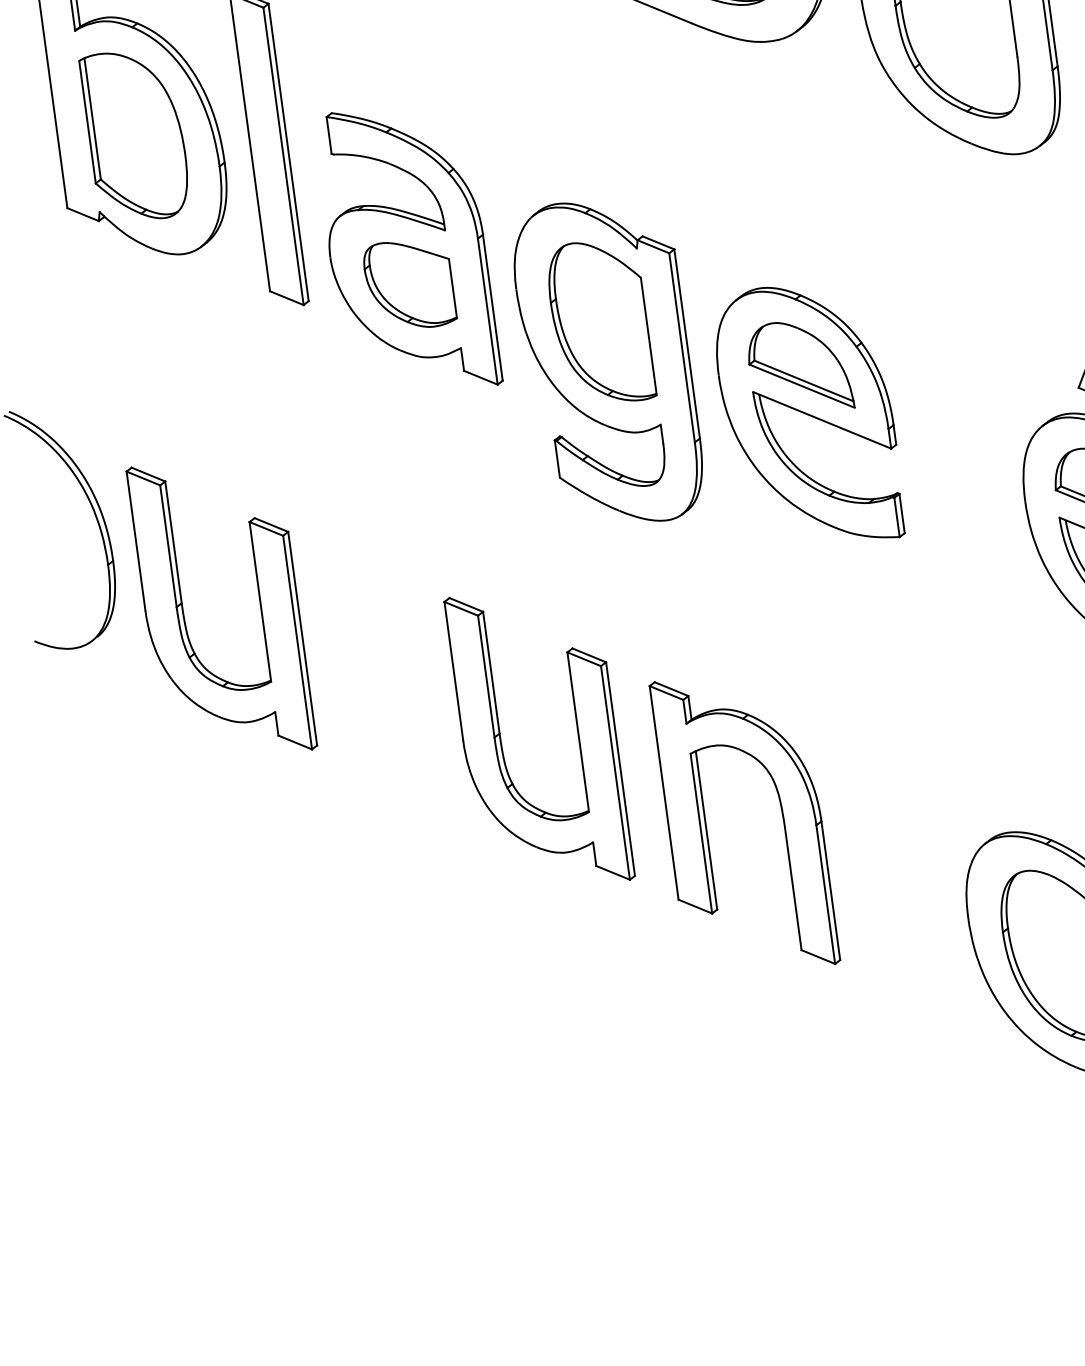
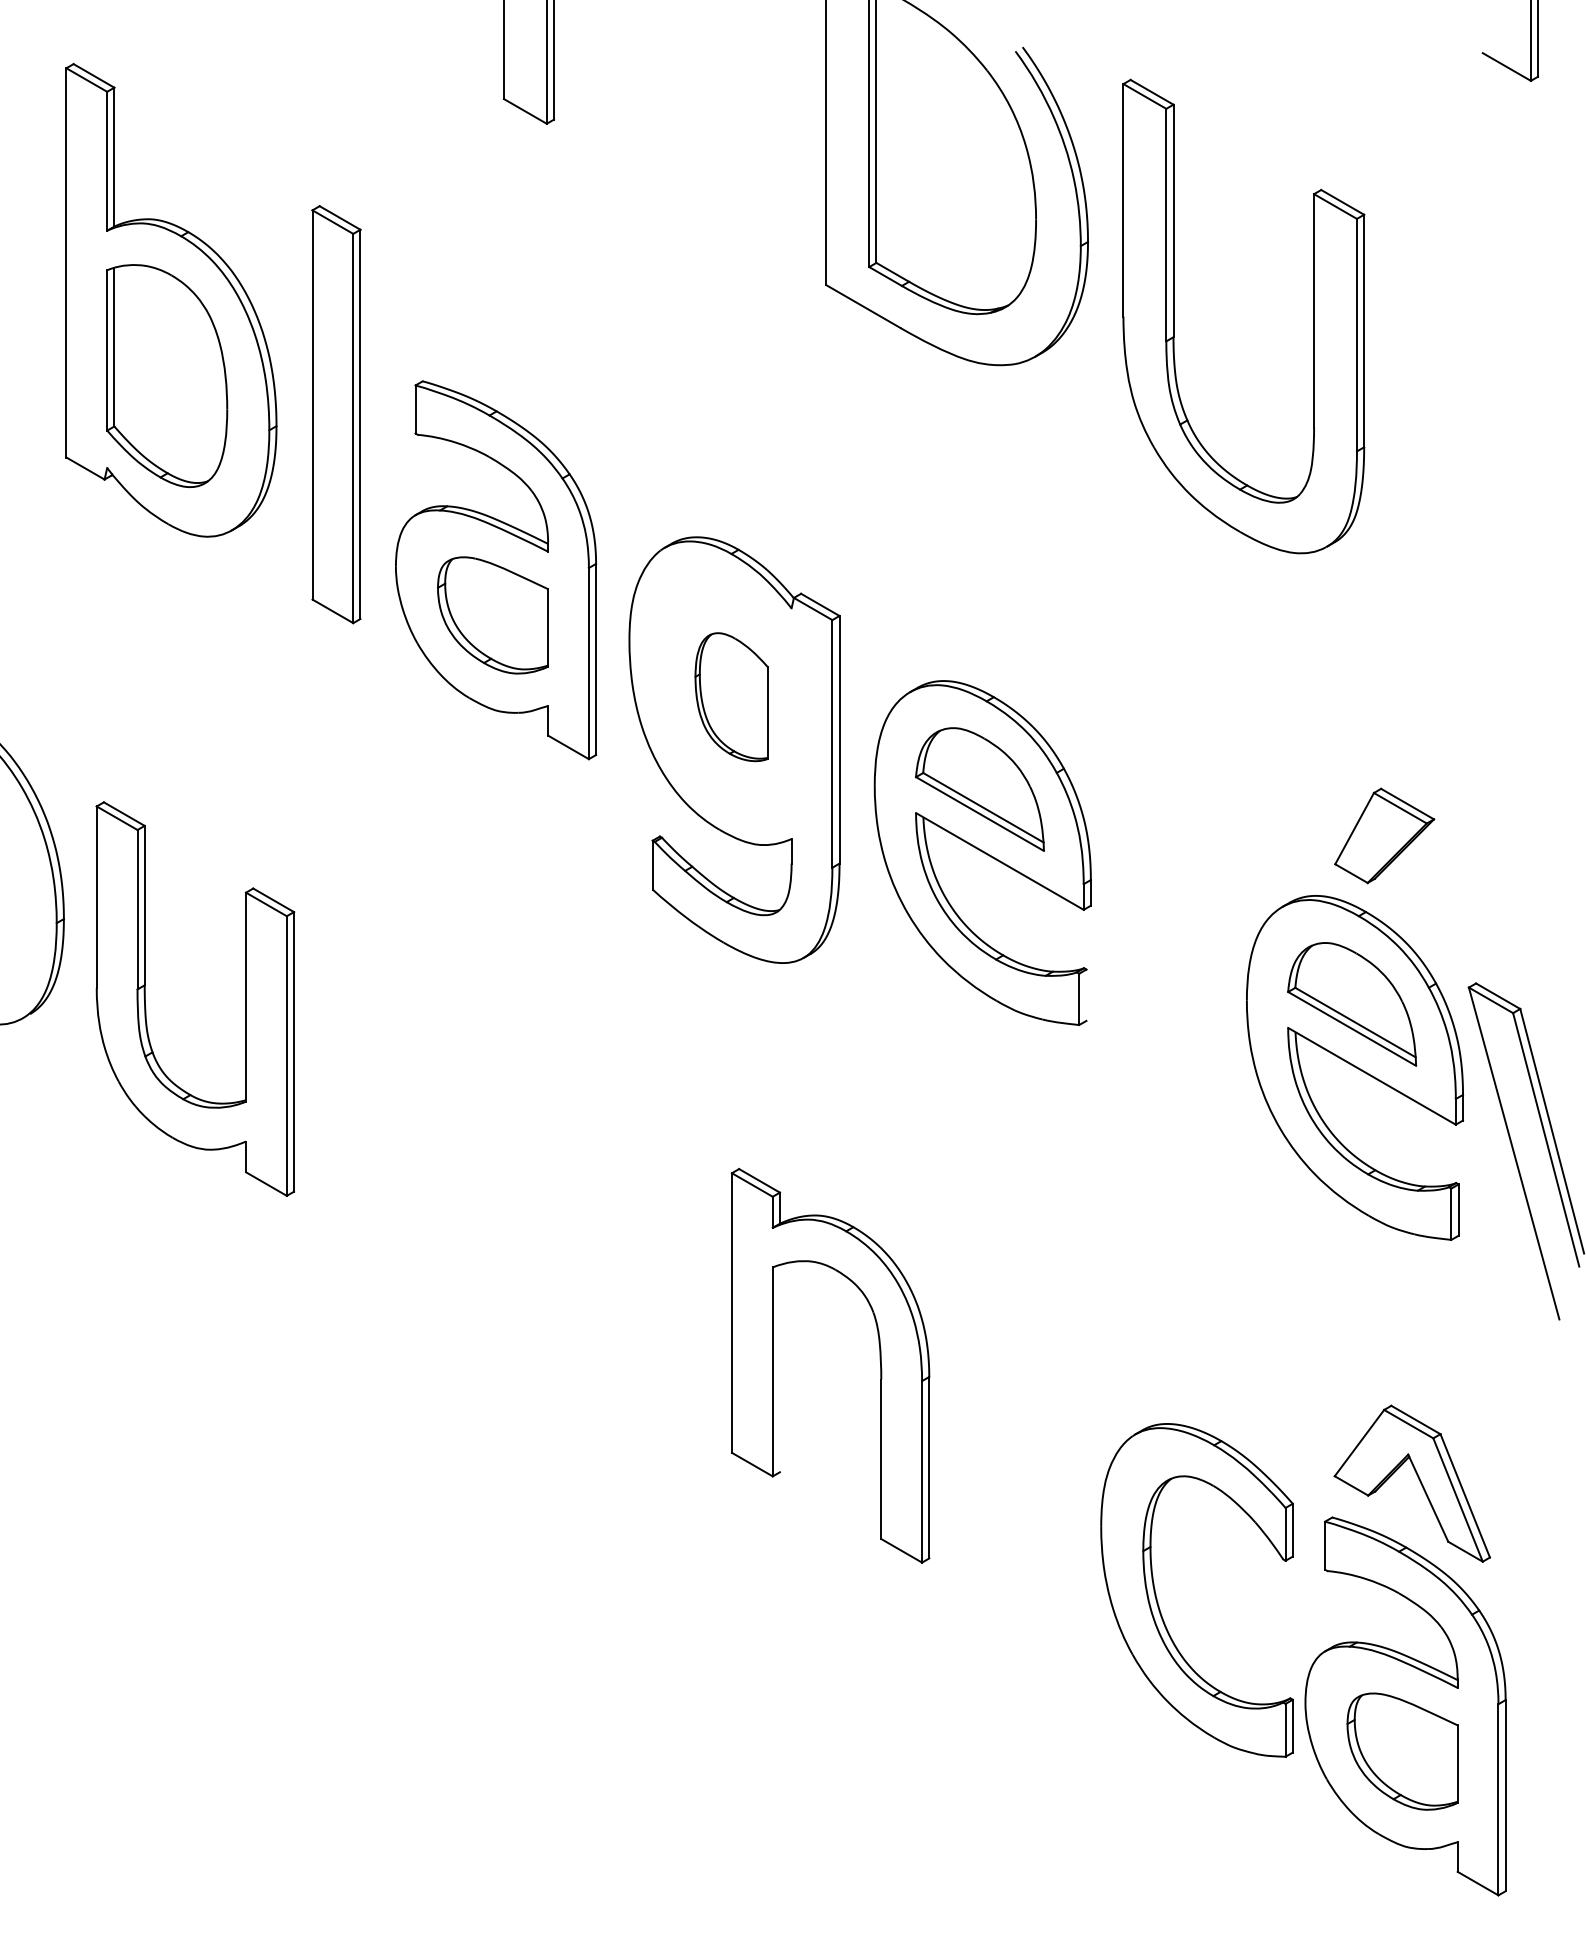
part: (600, 322) -> (731, 696), size x0.6
line: (902, 513) -> (1086, 994), removed
part: (501, 743) -> (531, 1221), removed
line: (706, 830) -> (779, 1368), removed

